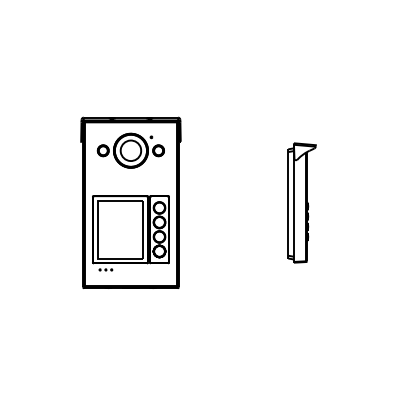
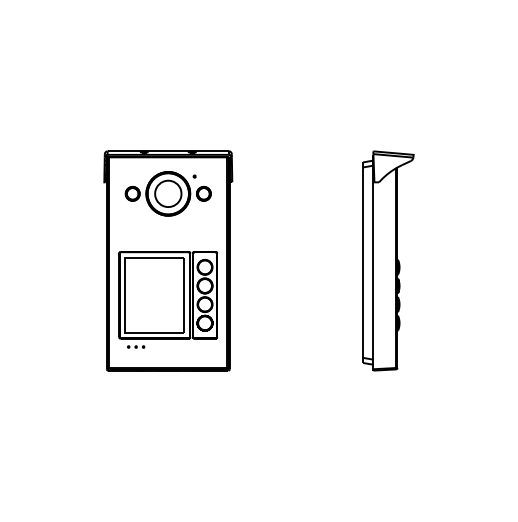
part: (301, 202) -> (387, 260), size x1.43

